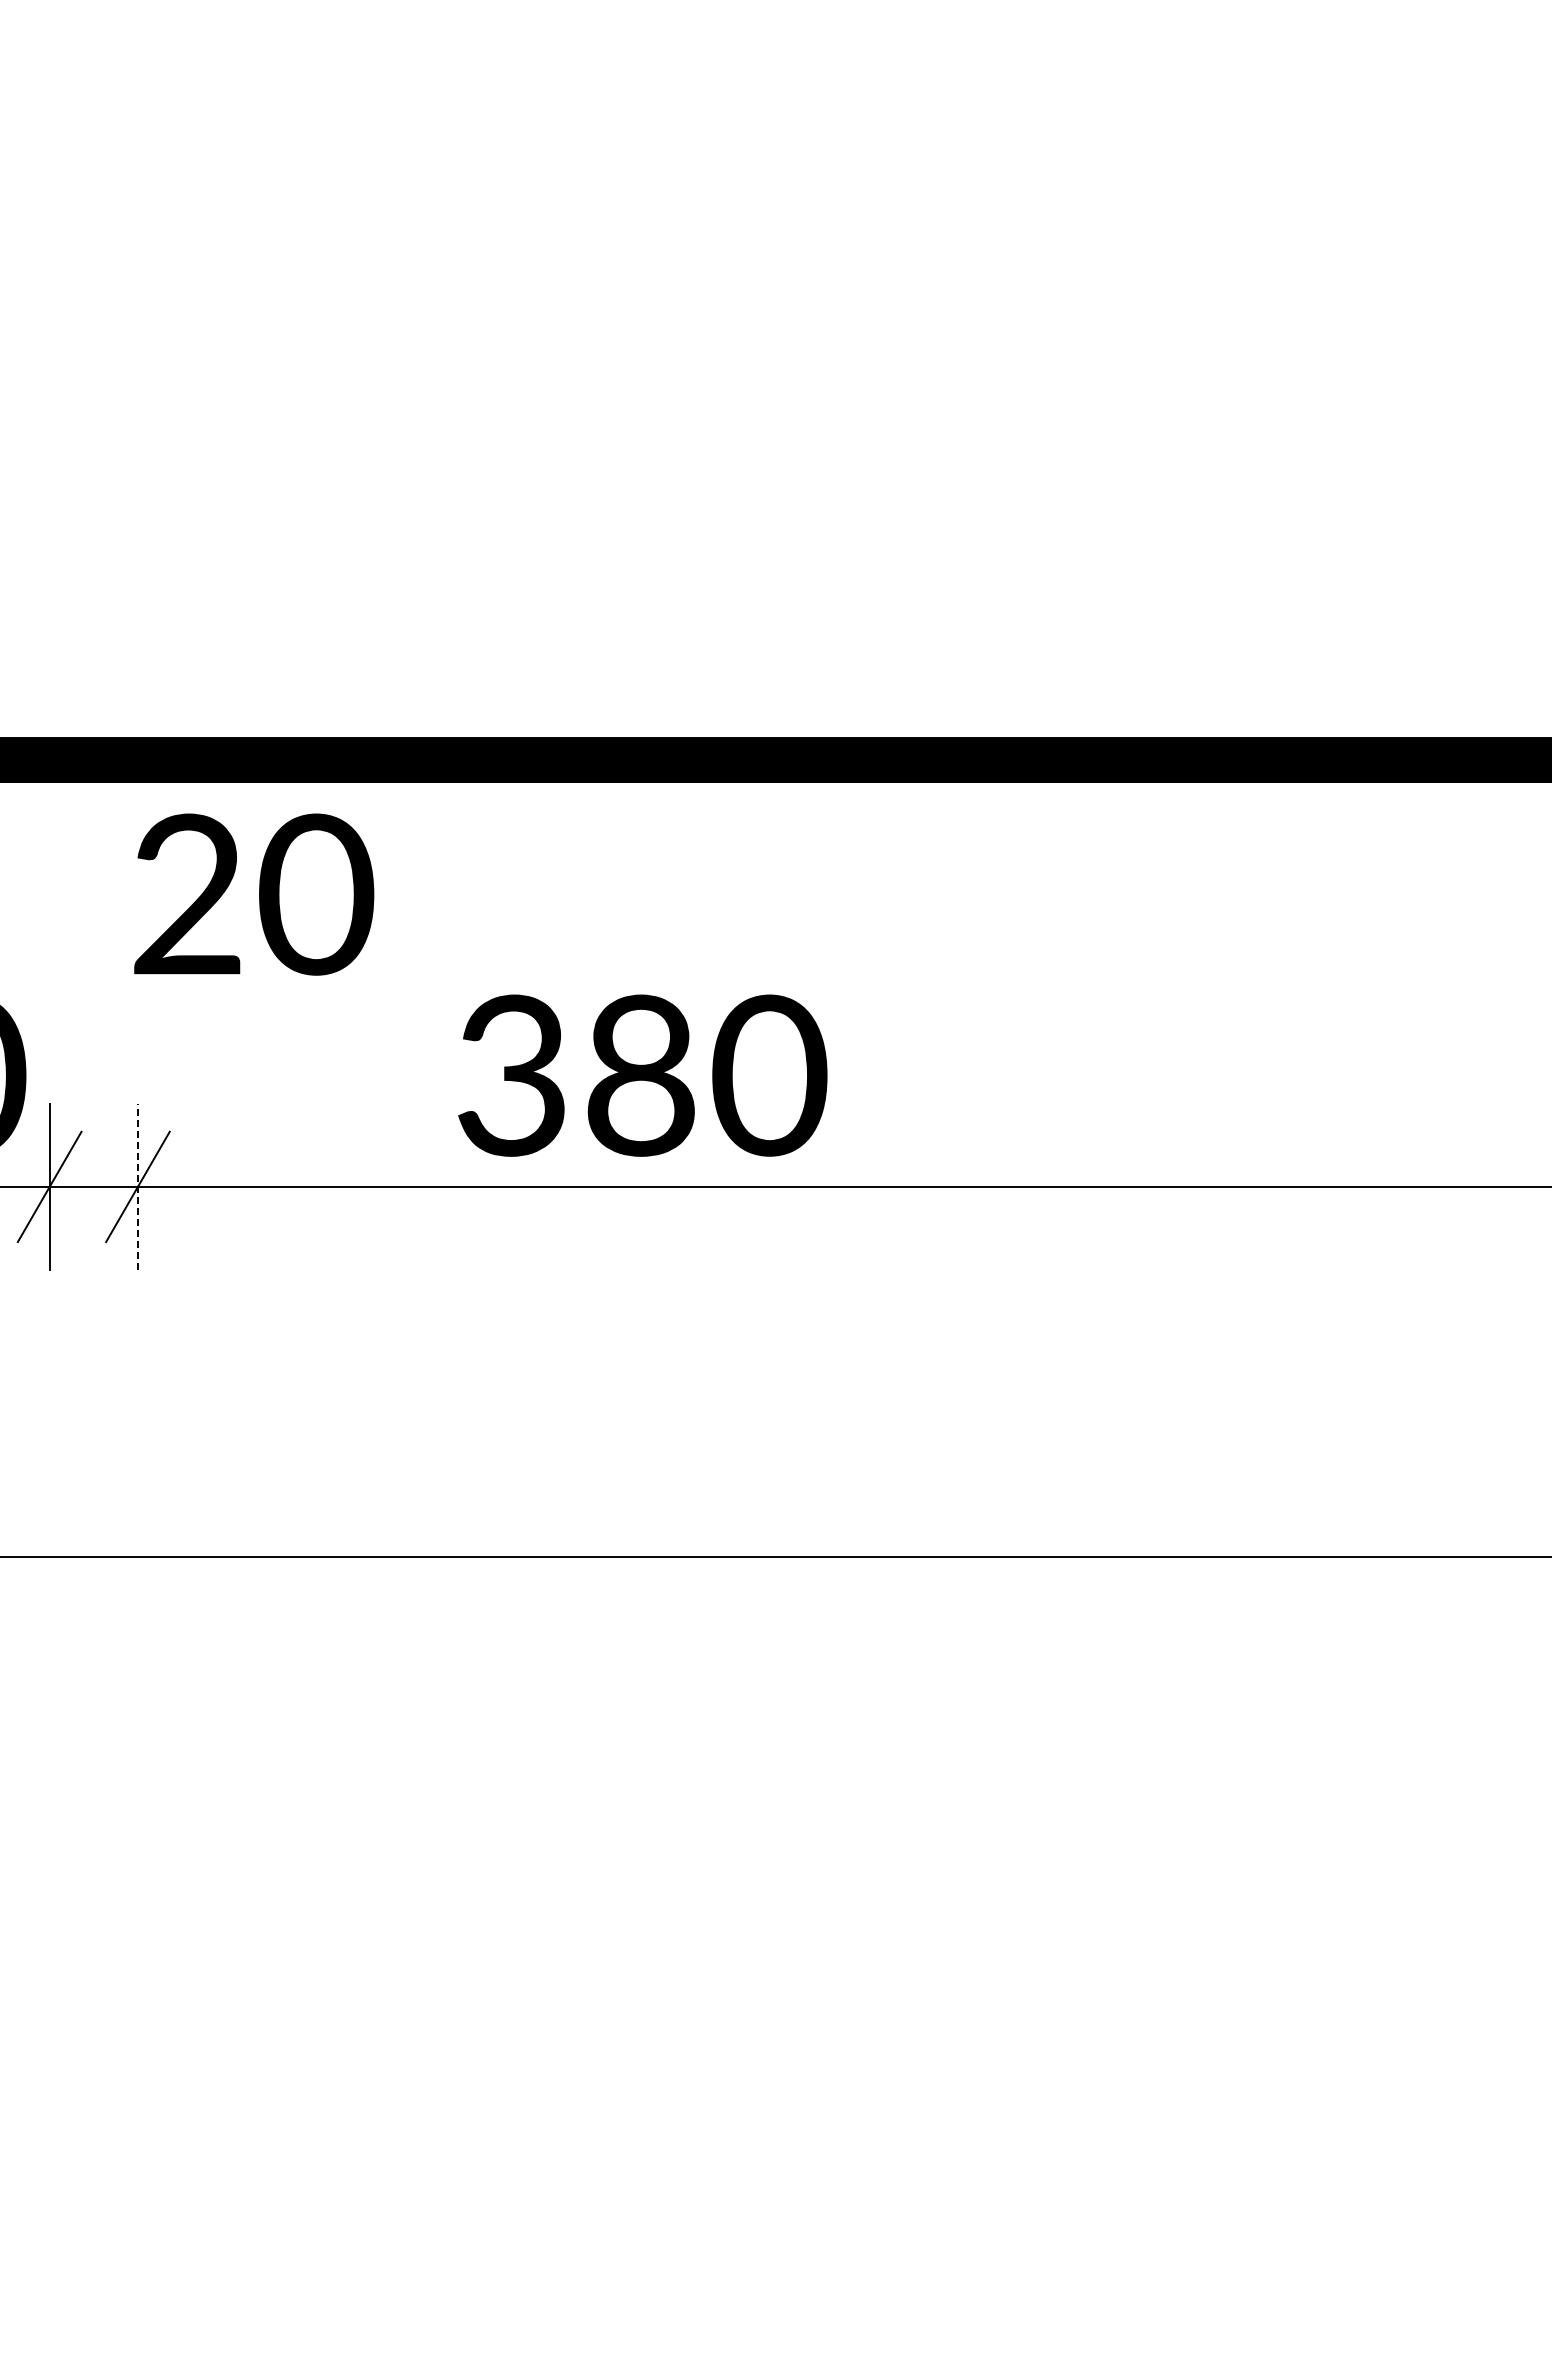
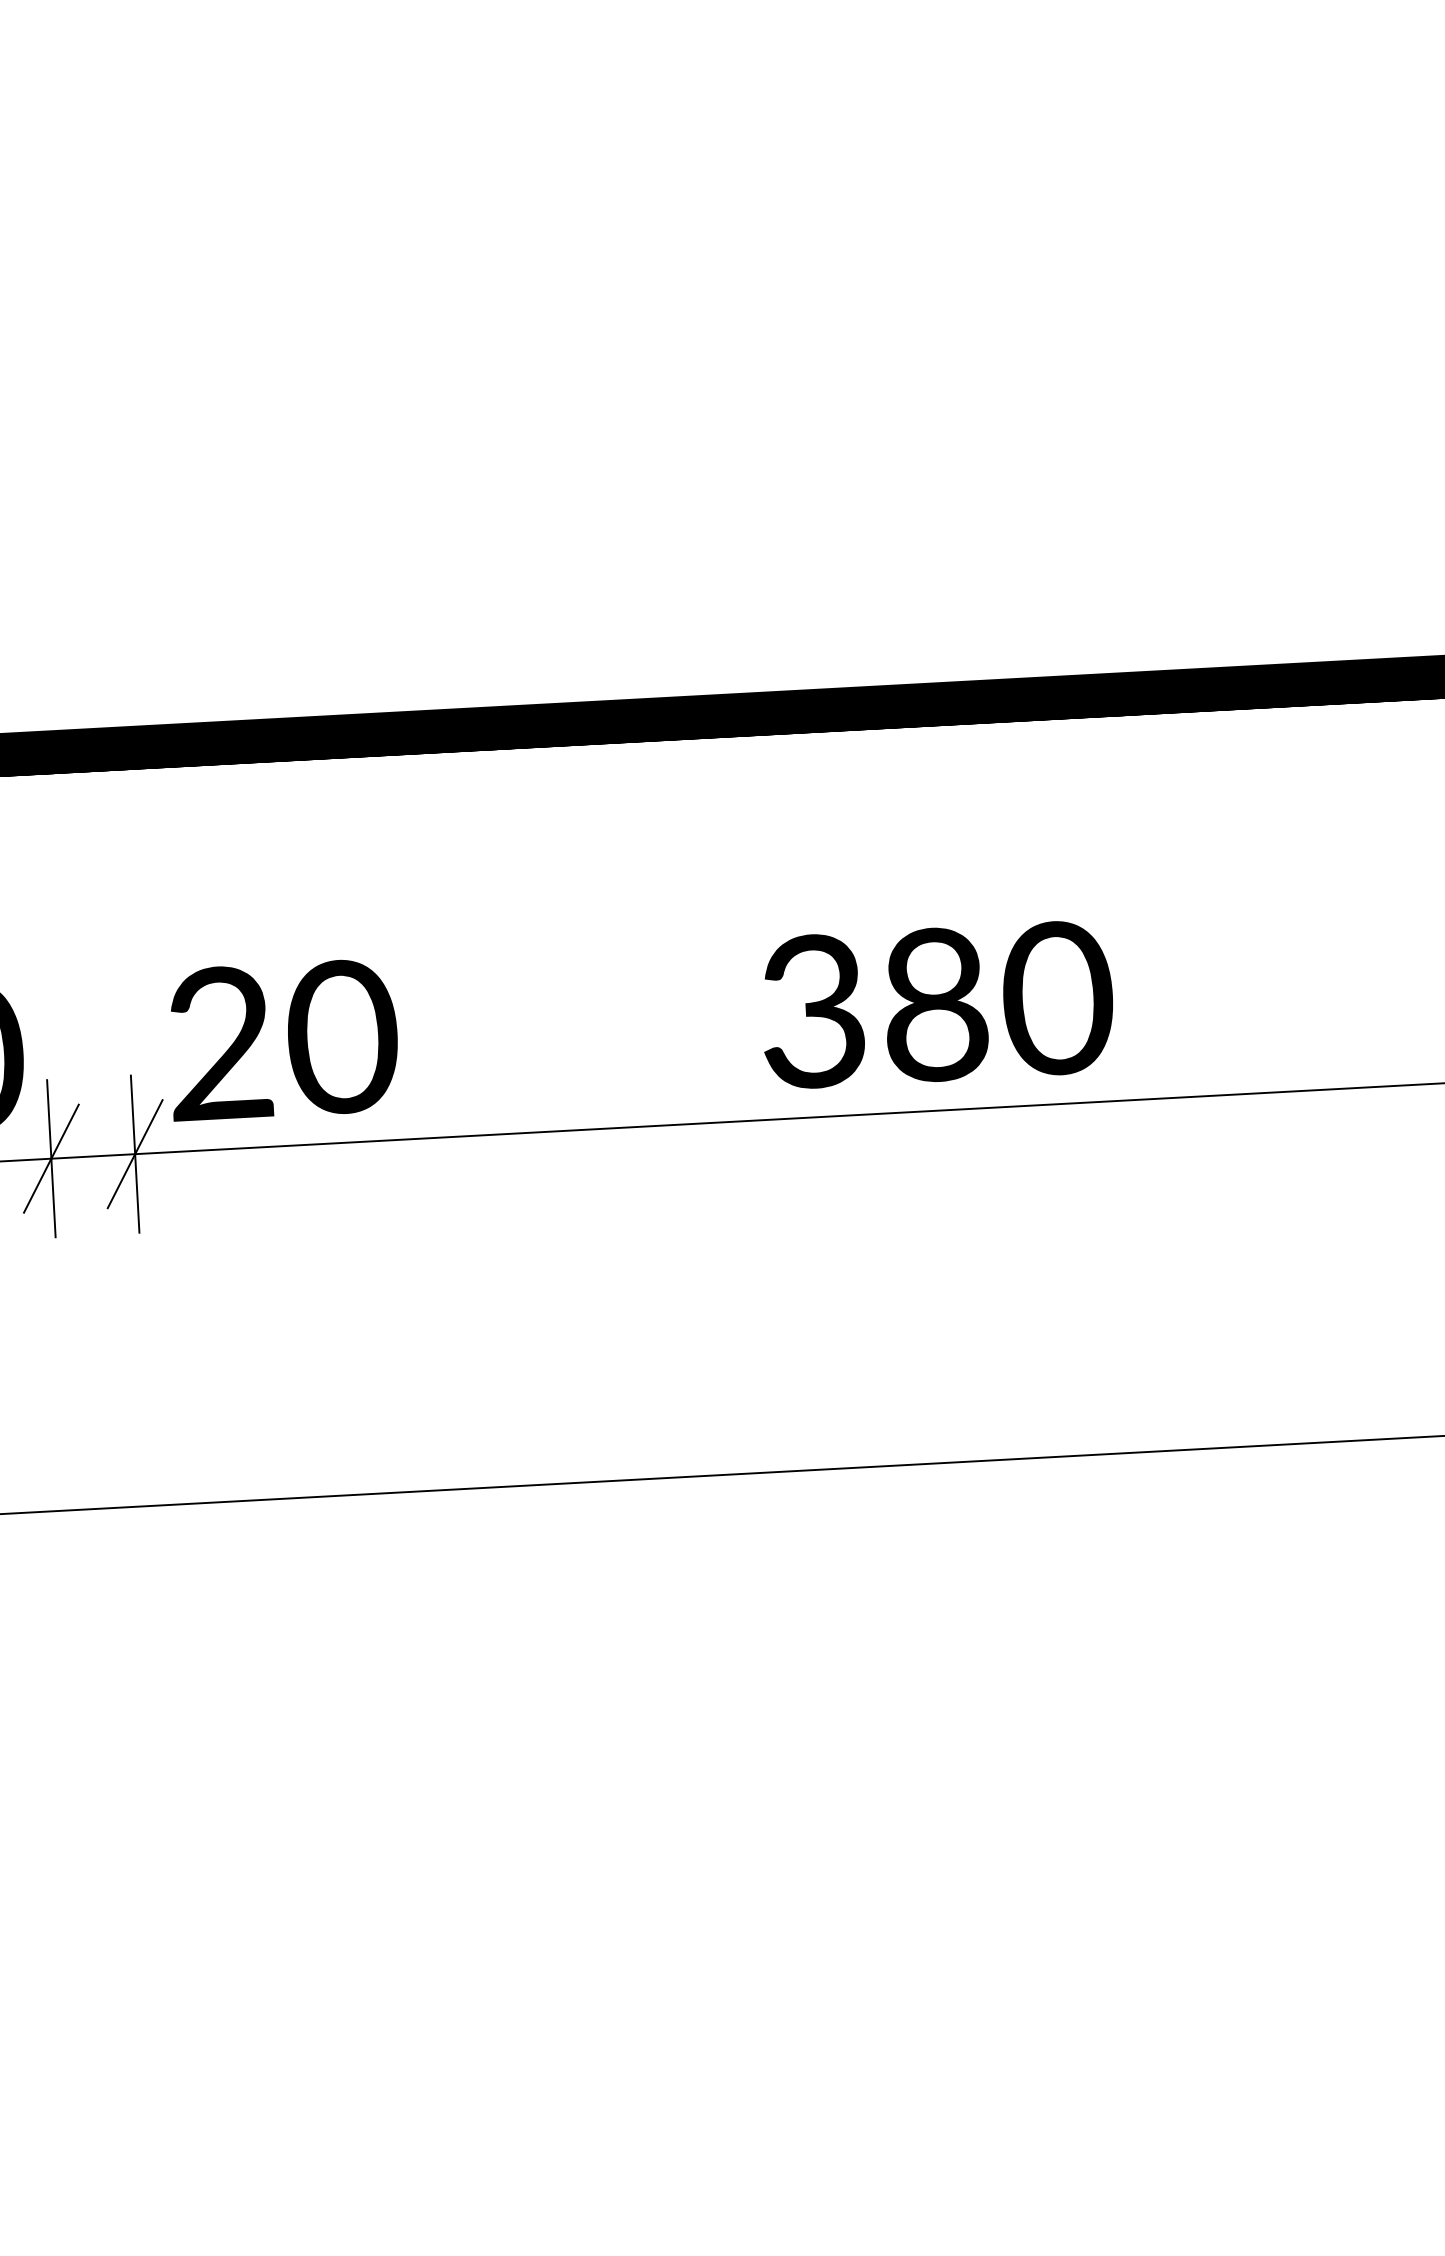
text: (254, 894) -> (283, 1040), moved
text: (642, 1075) -> (937, 1004), moved
line: (137, 1186) -> (134, 1153), dashed -> solid

